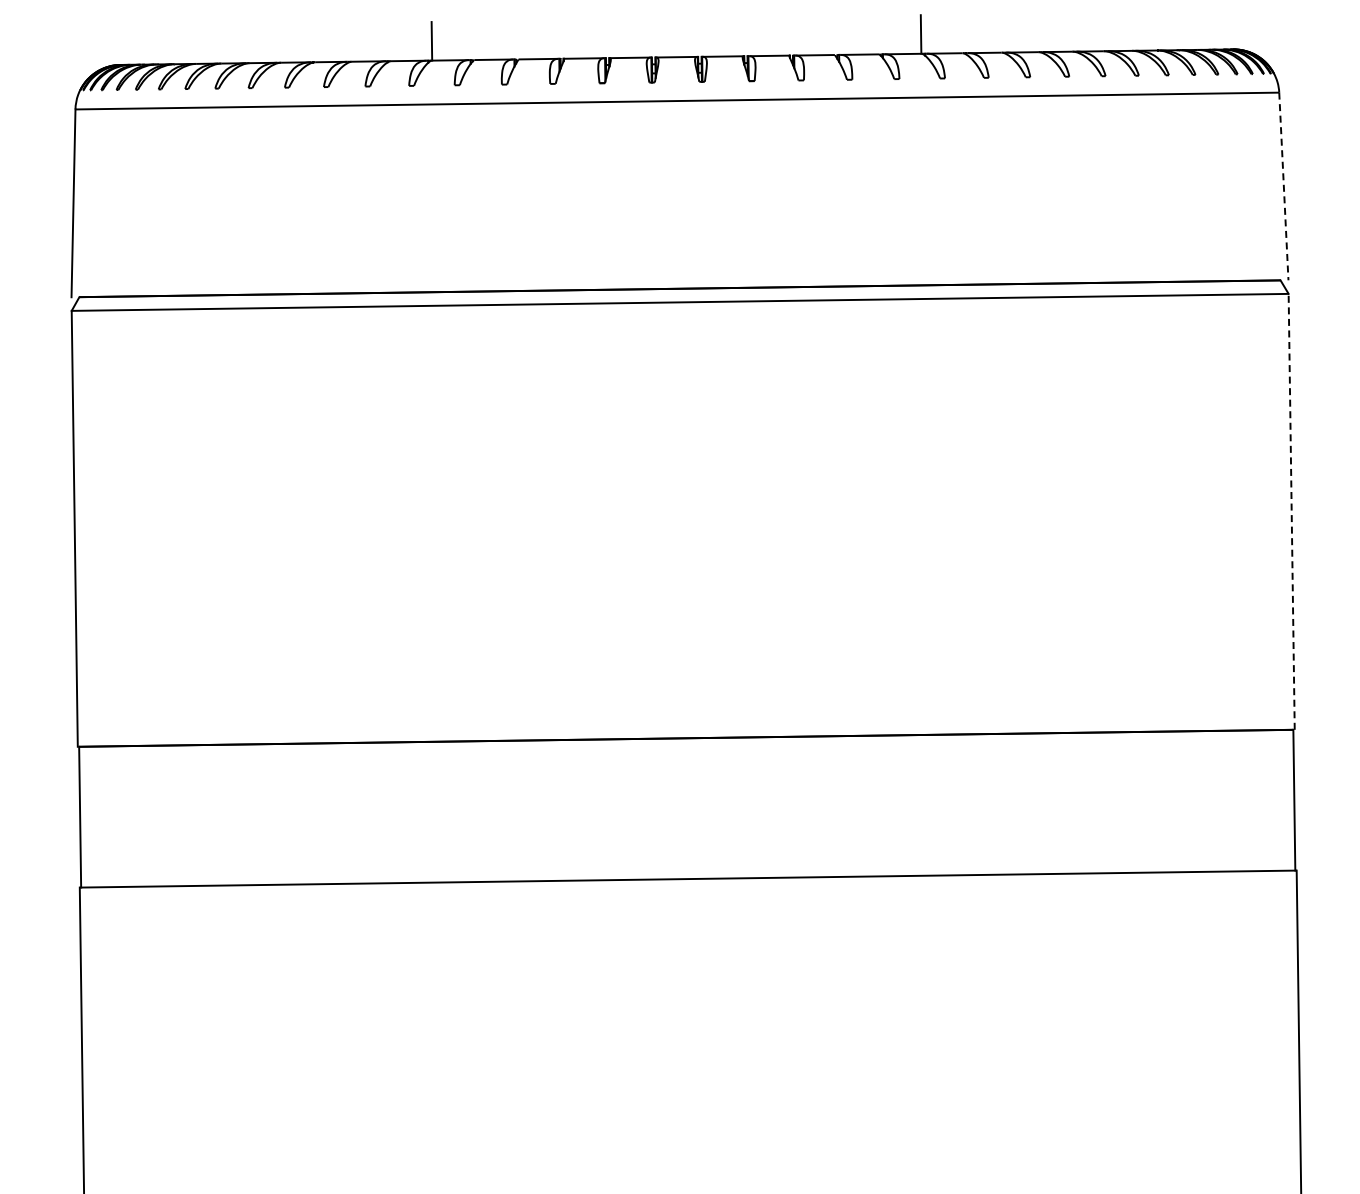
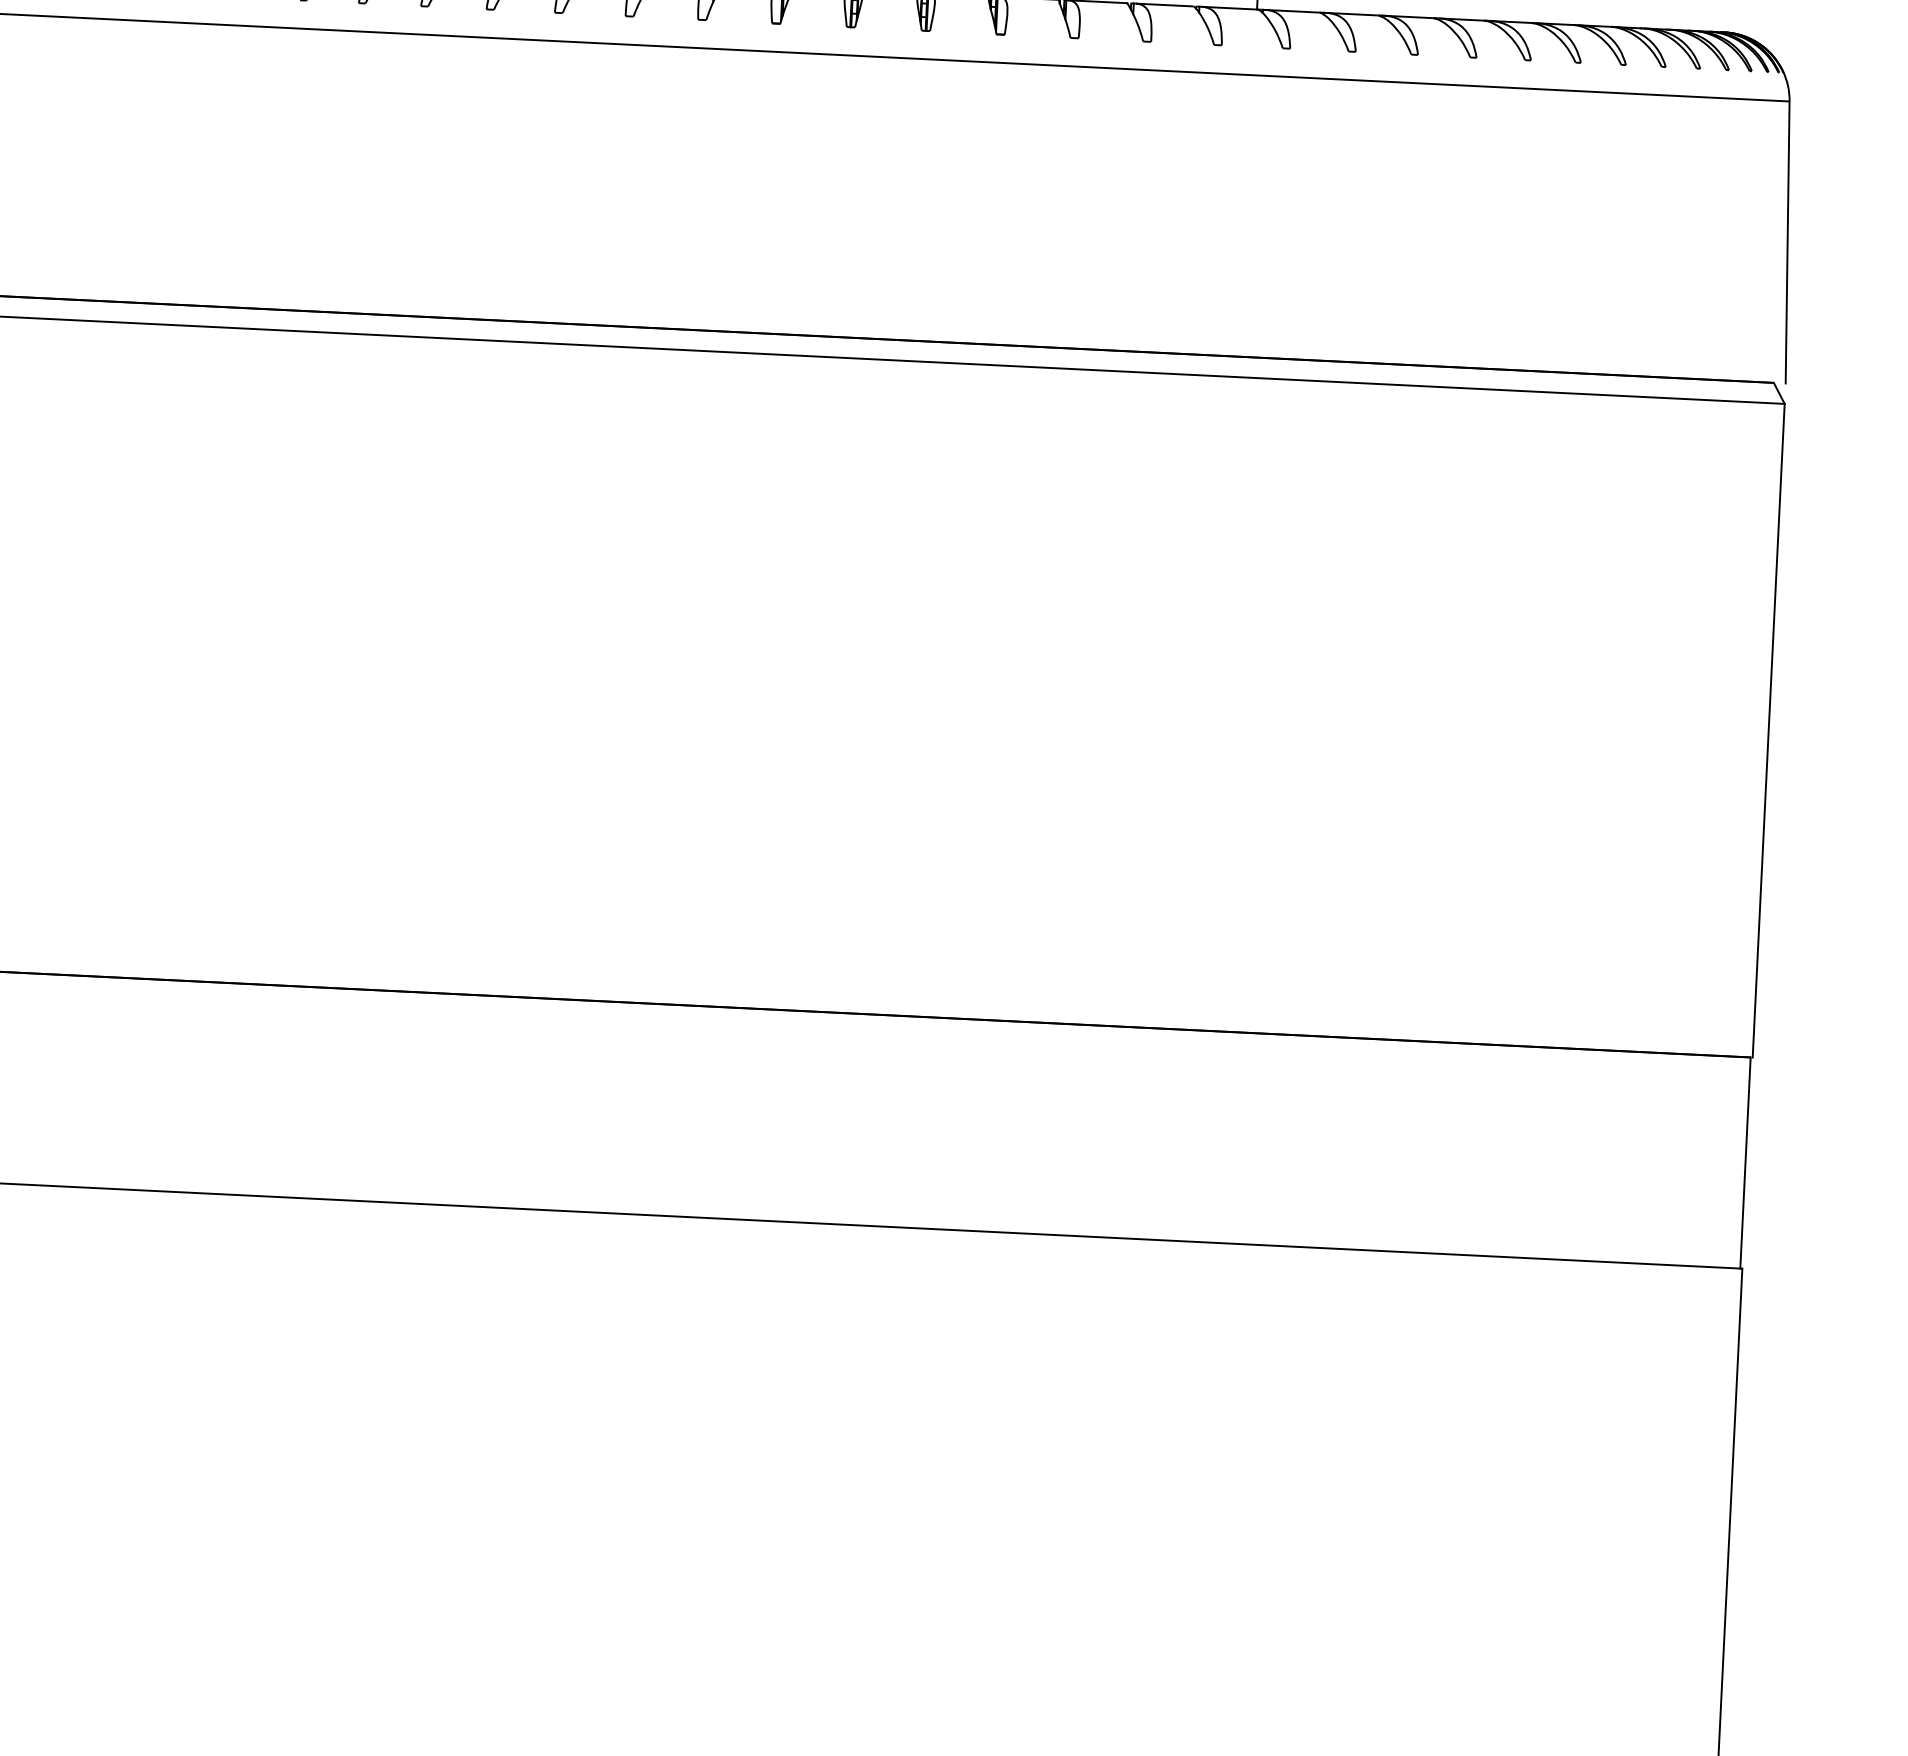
line: (1283, 186) -> (1787, 242), dashed -> solid
line: (1291, 511) -> (1768, 730), dashed -> solid

